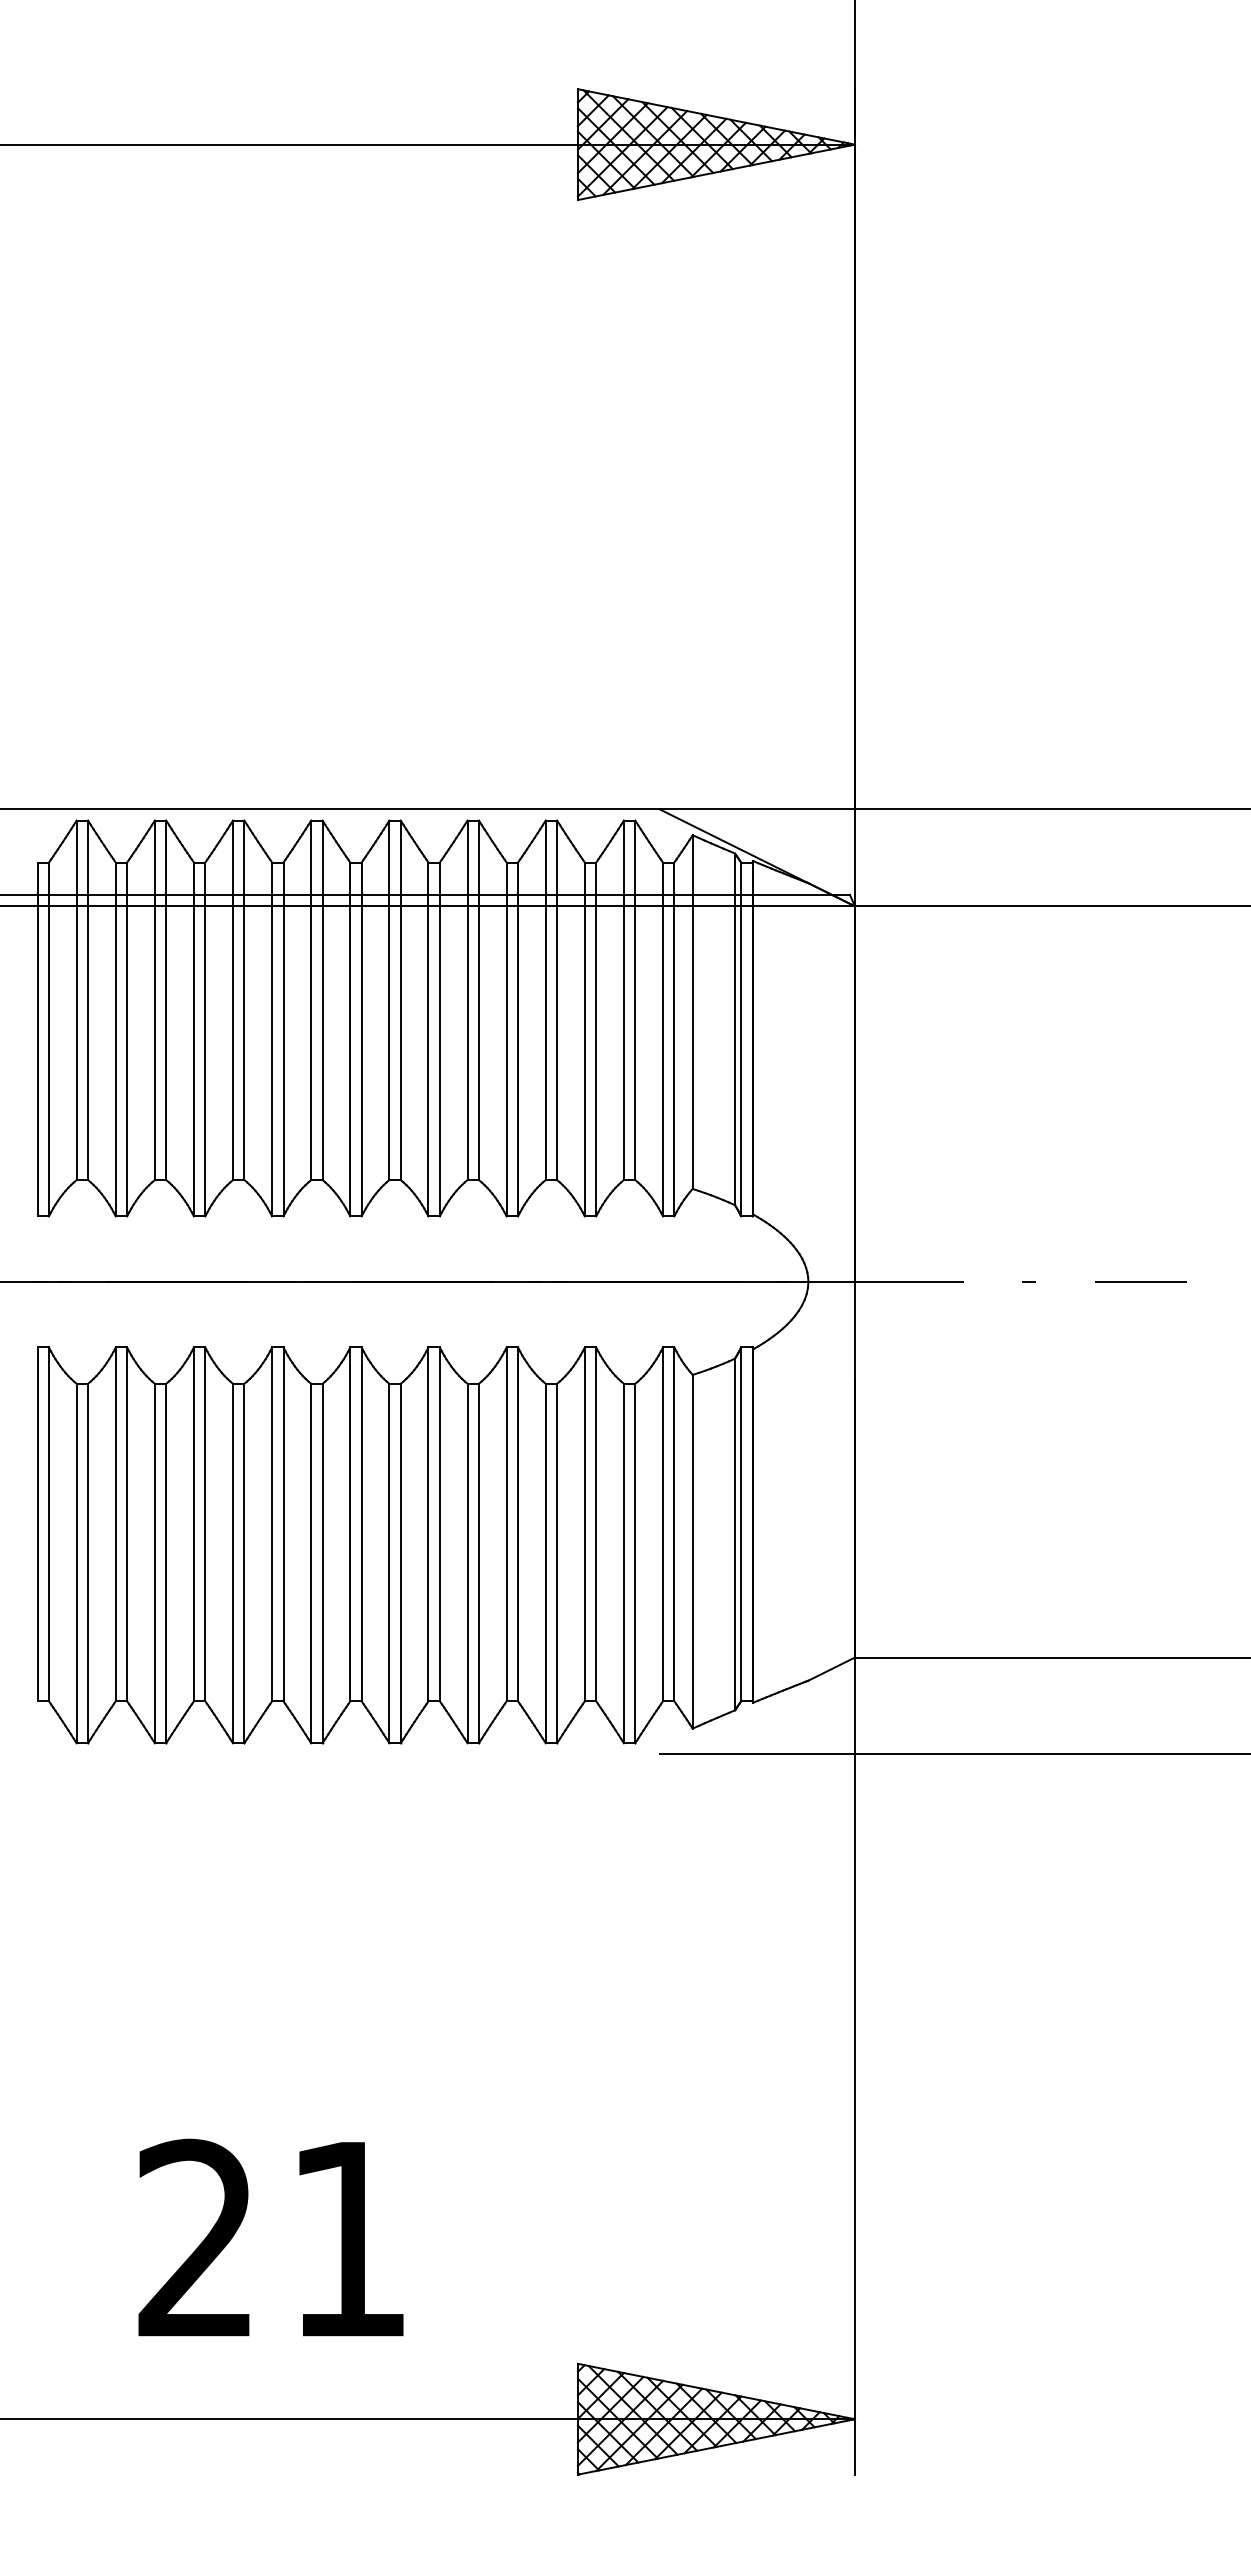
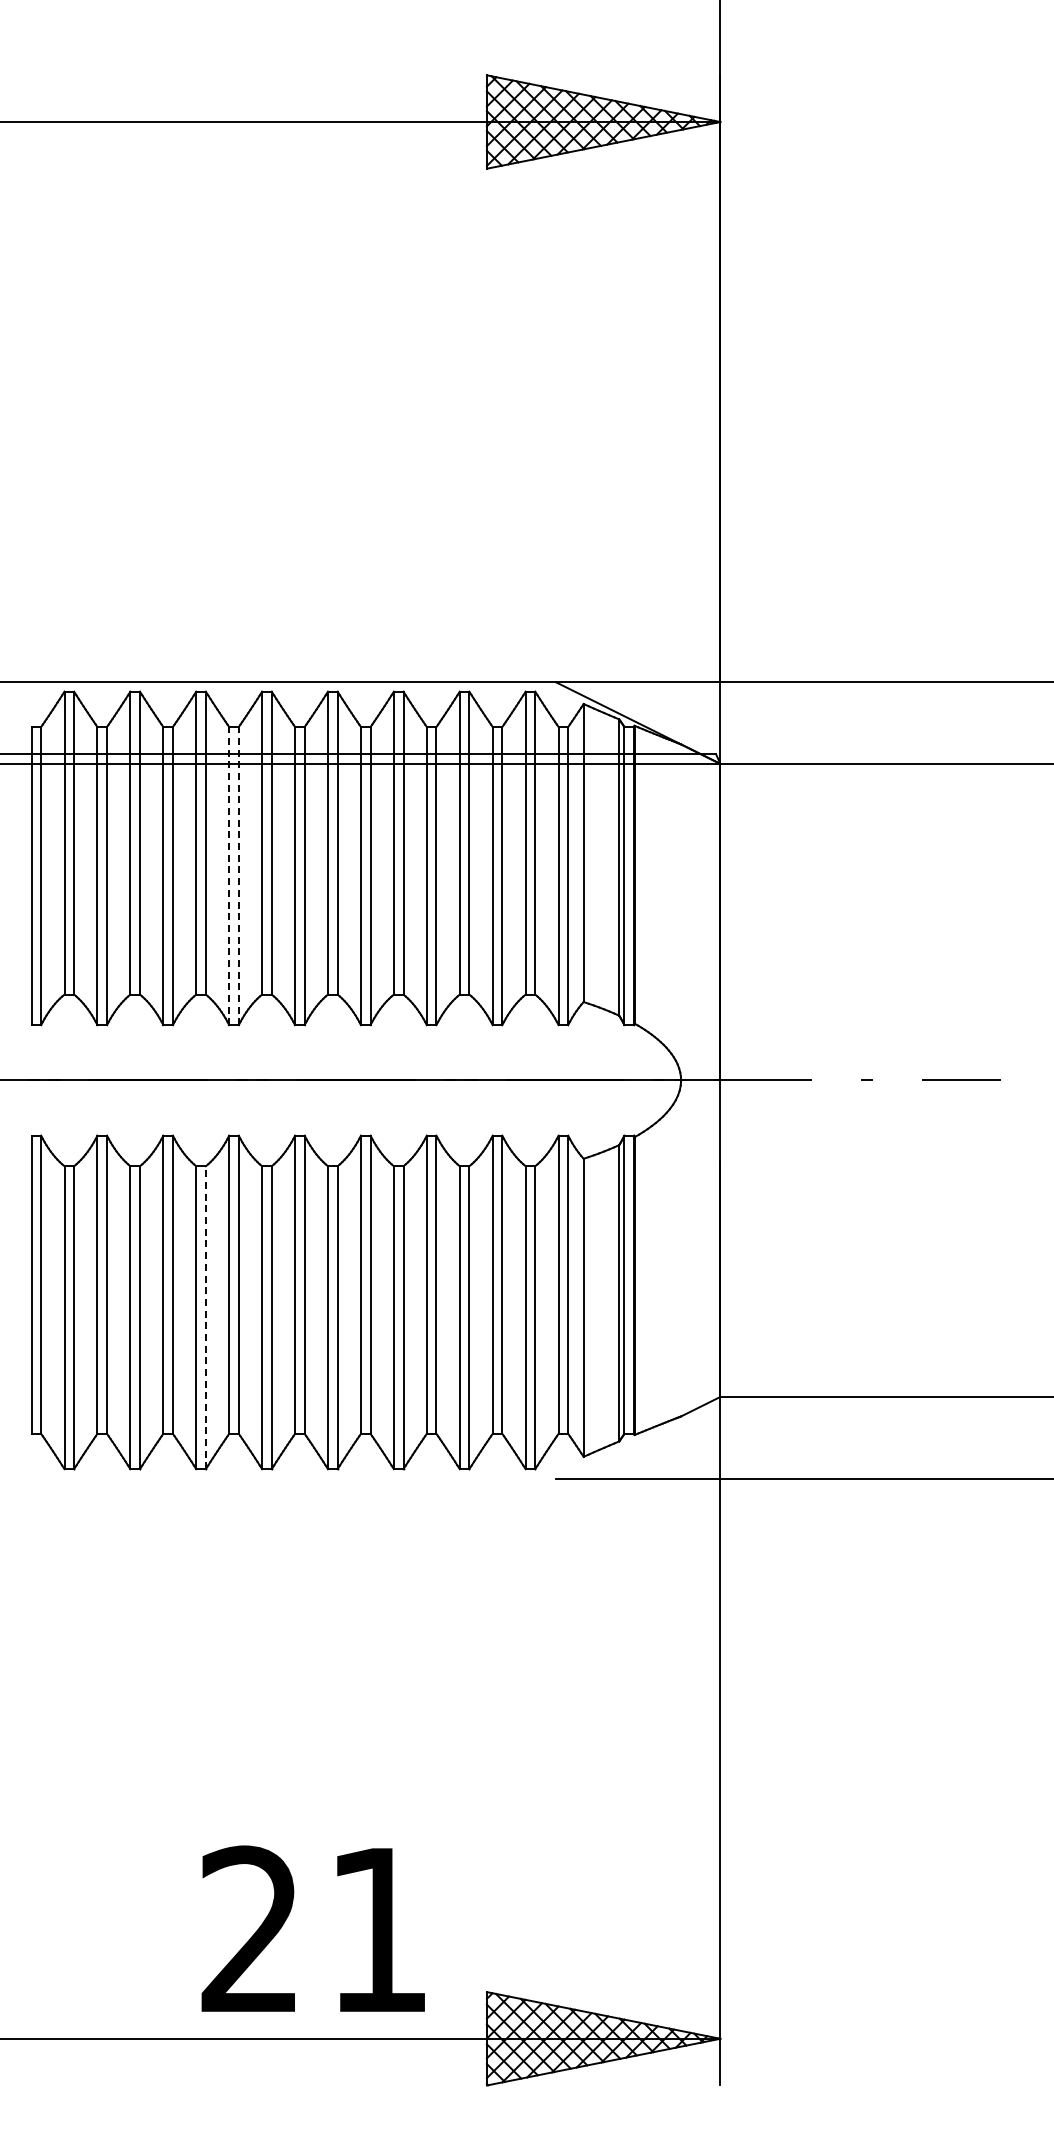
line: (272, 1038) -> (229, 875), solid -> dashed
line: (283, 1038) -> (238, 875), solid -> dashed
line: (243, 1563) -> (205, 1317), solid -> dashed
text: (270, 2237) -> (312, 1928), moved

